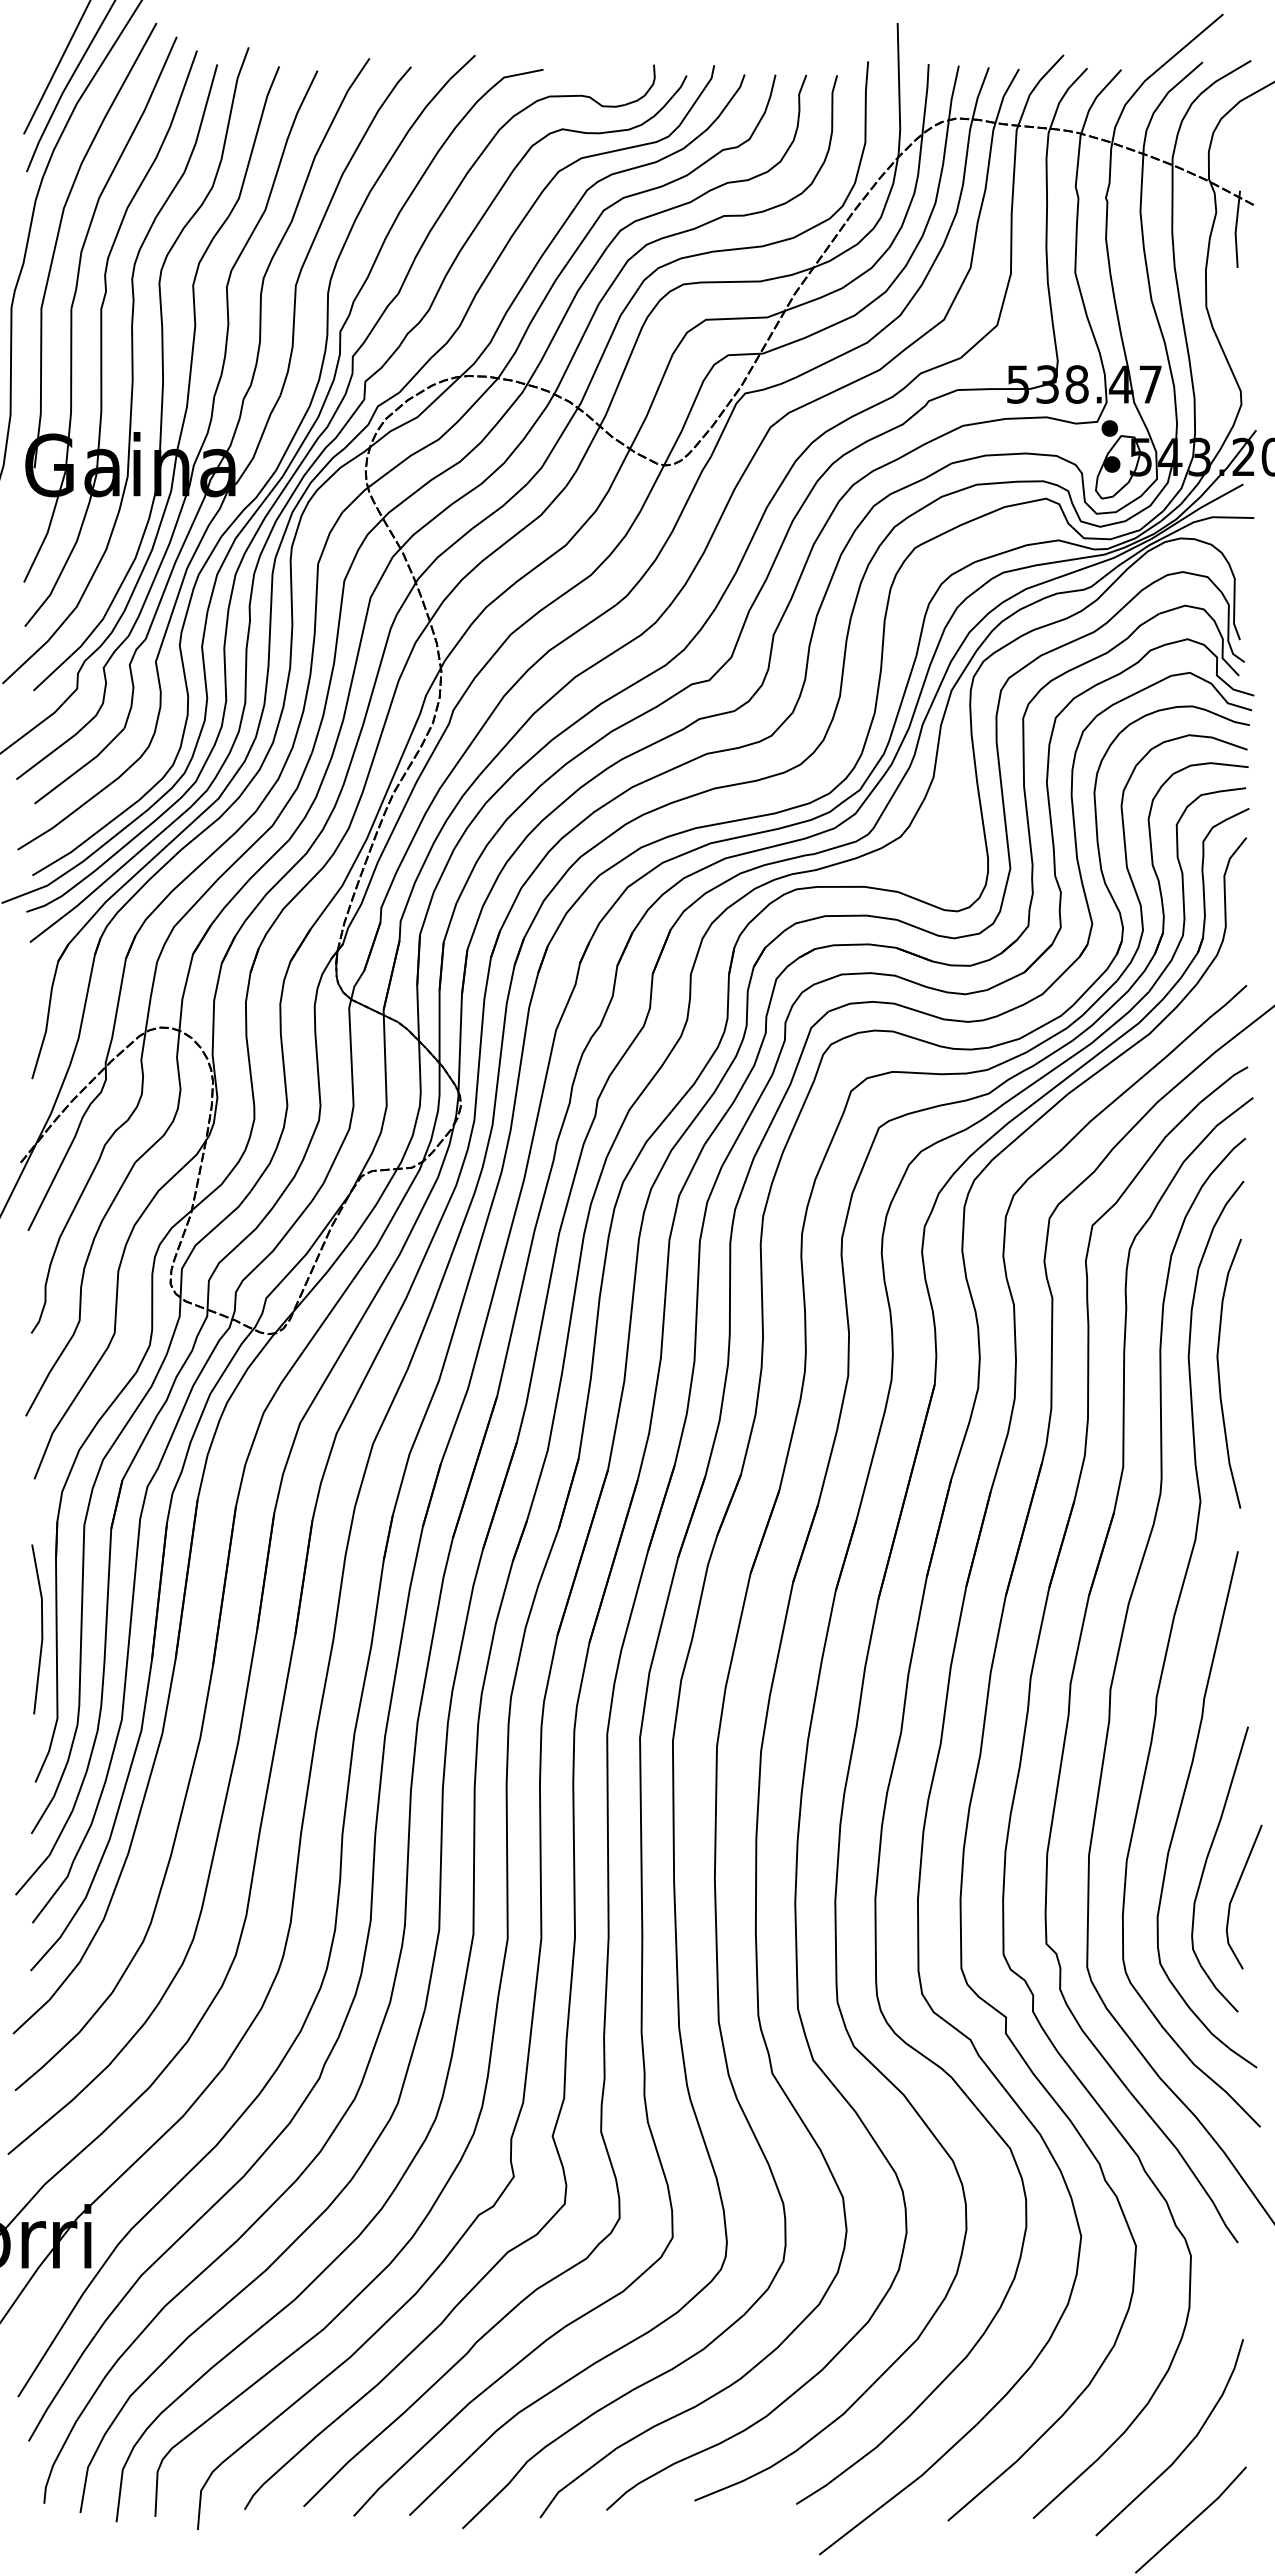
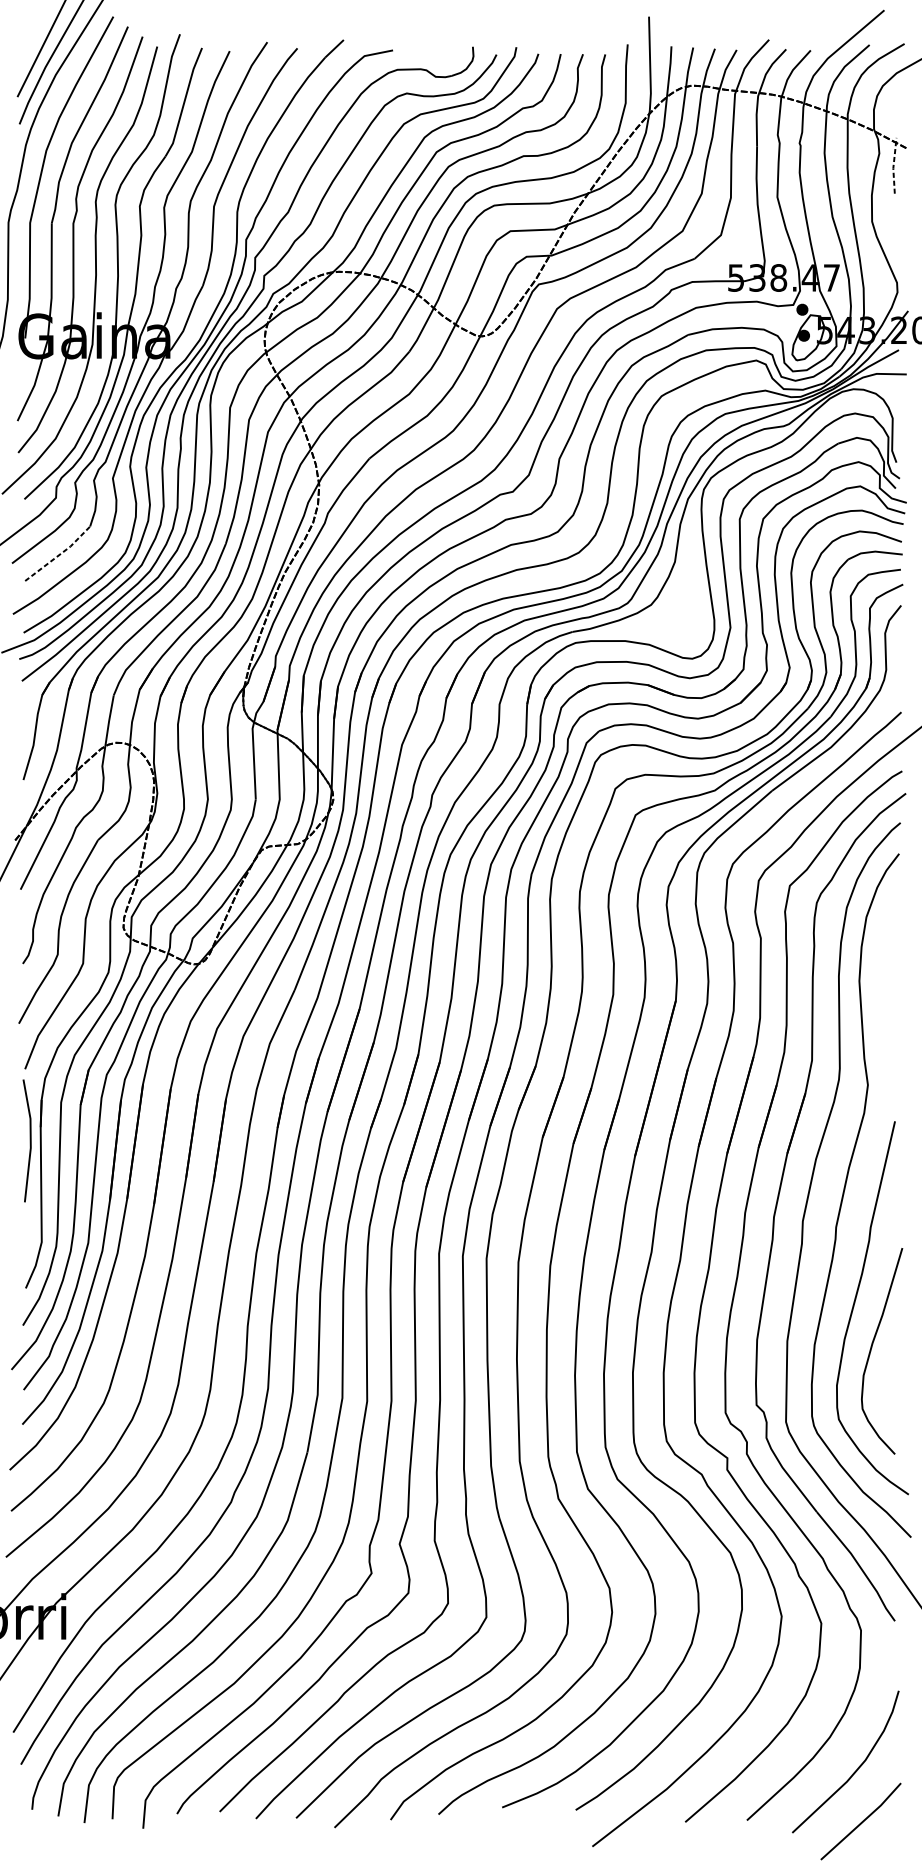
line: (1236, 229) -> (893, 165), solid -> dashed
line: (82, 767) -> (59, 554), solid -> dashed
curve: (1219, 1373) -> (881, 992), removed
line: (41, 1629) -> (30, 1140), moved
line: (1235, 1893) -> (893, 1368), removed

